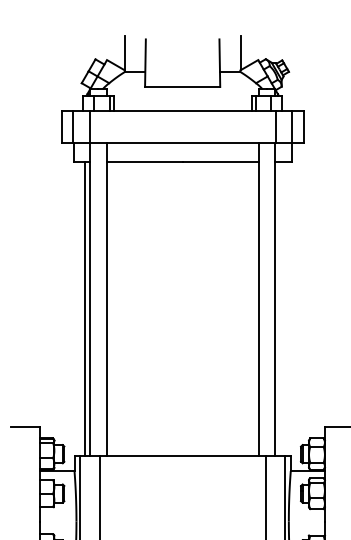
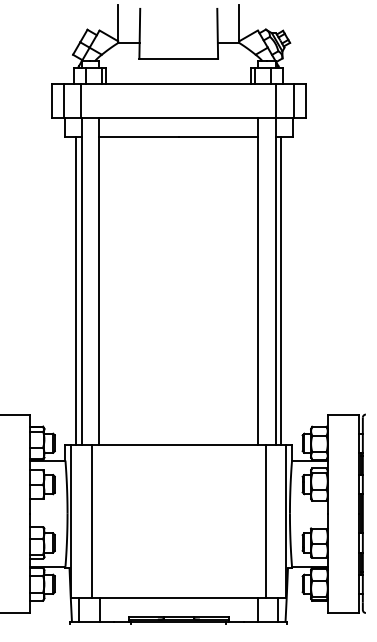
line: (280, 308) -> (281, 290), added

